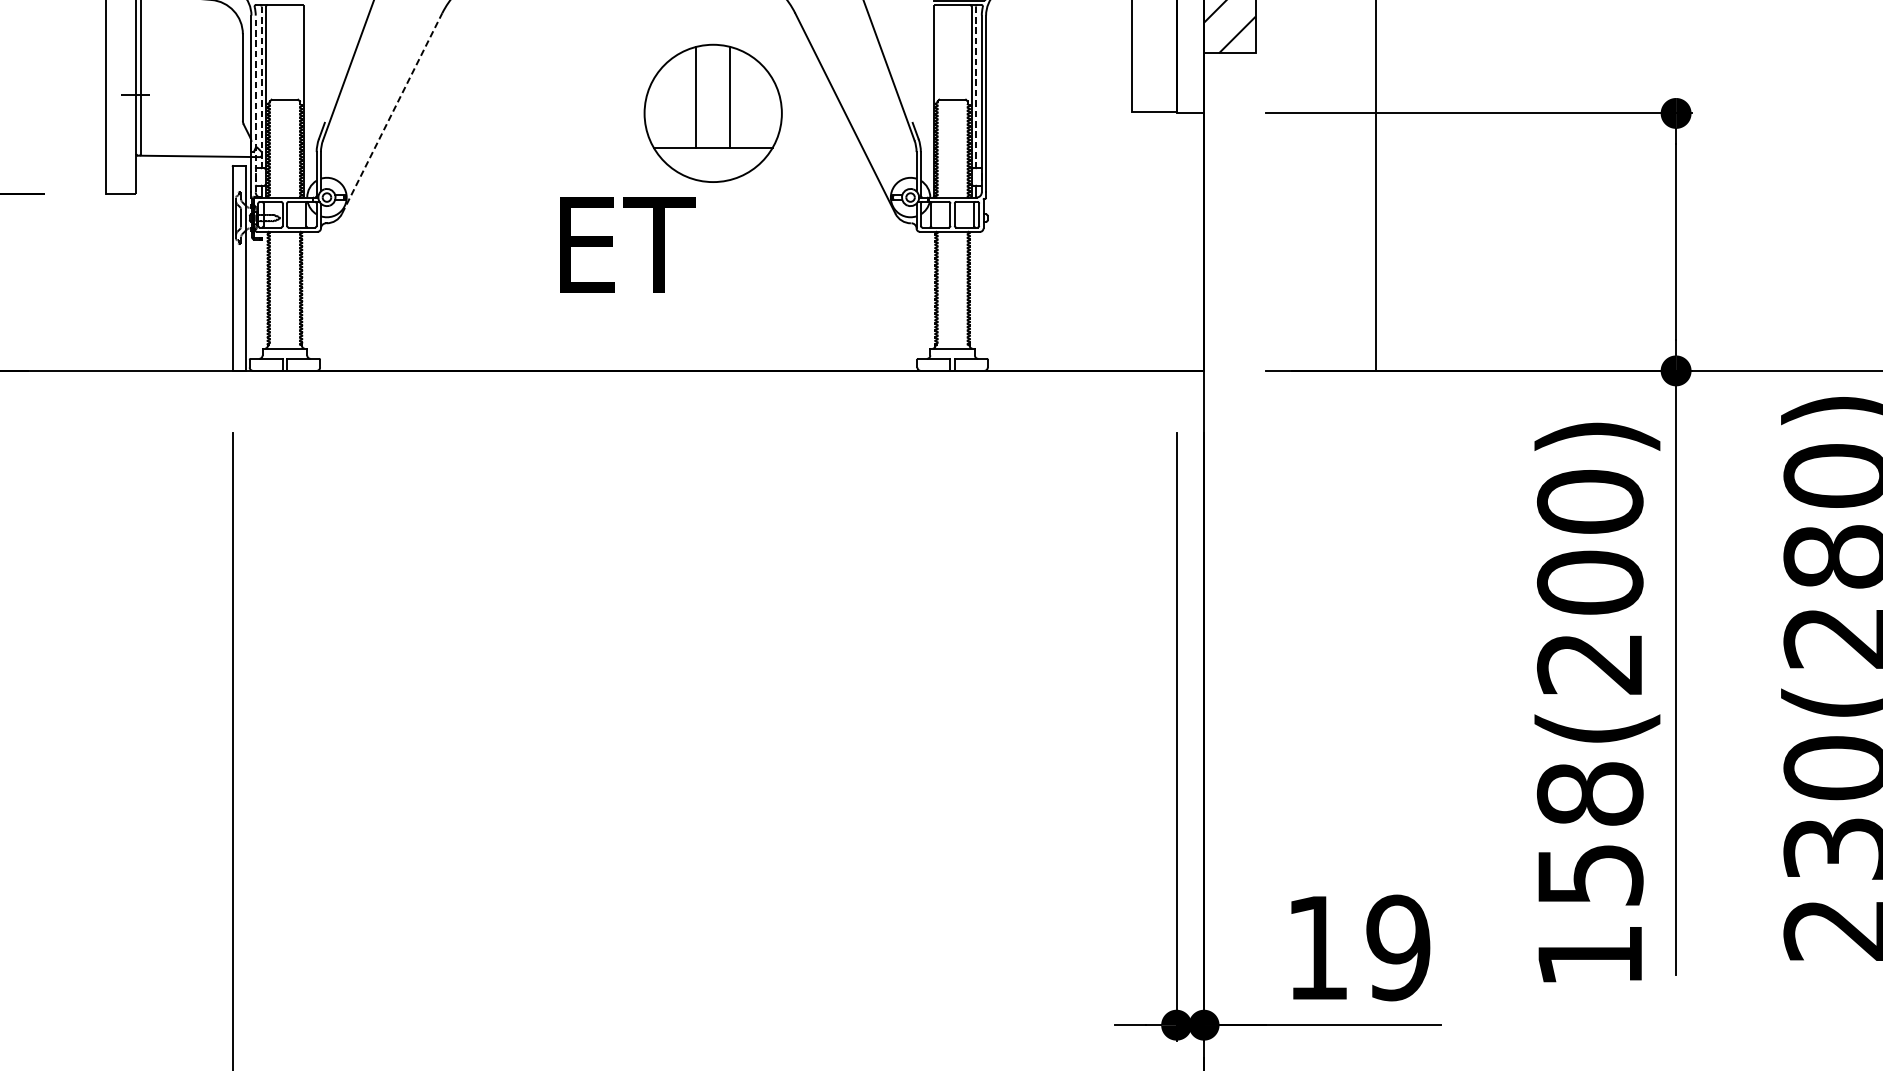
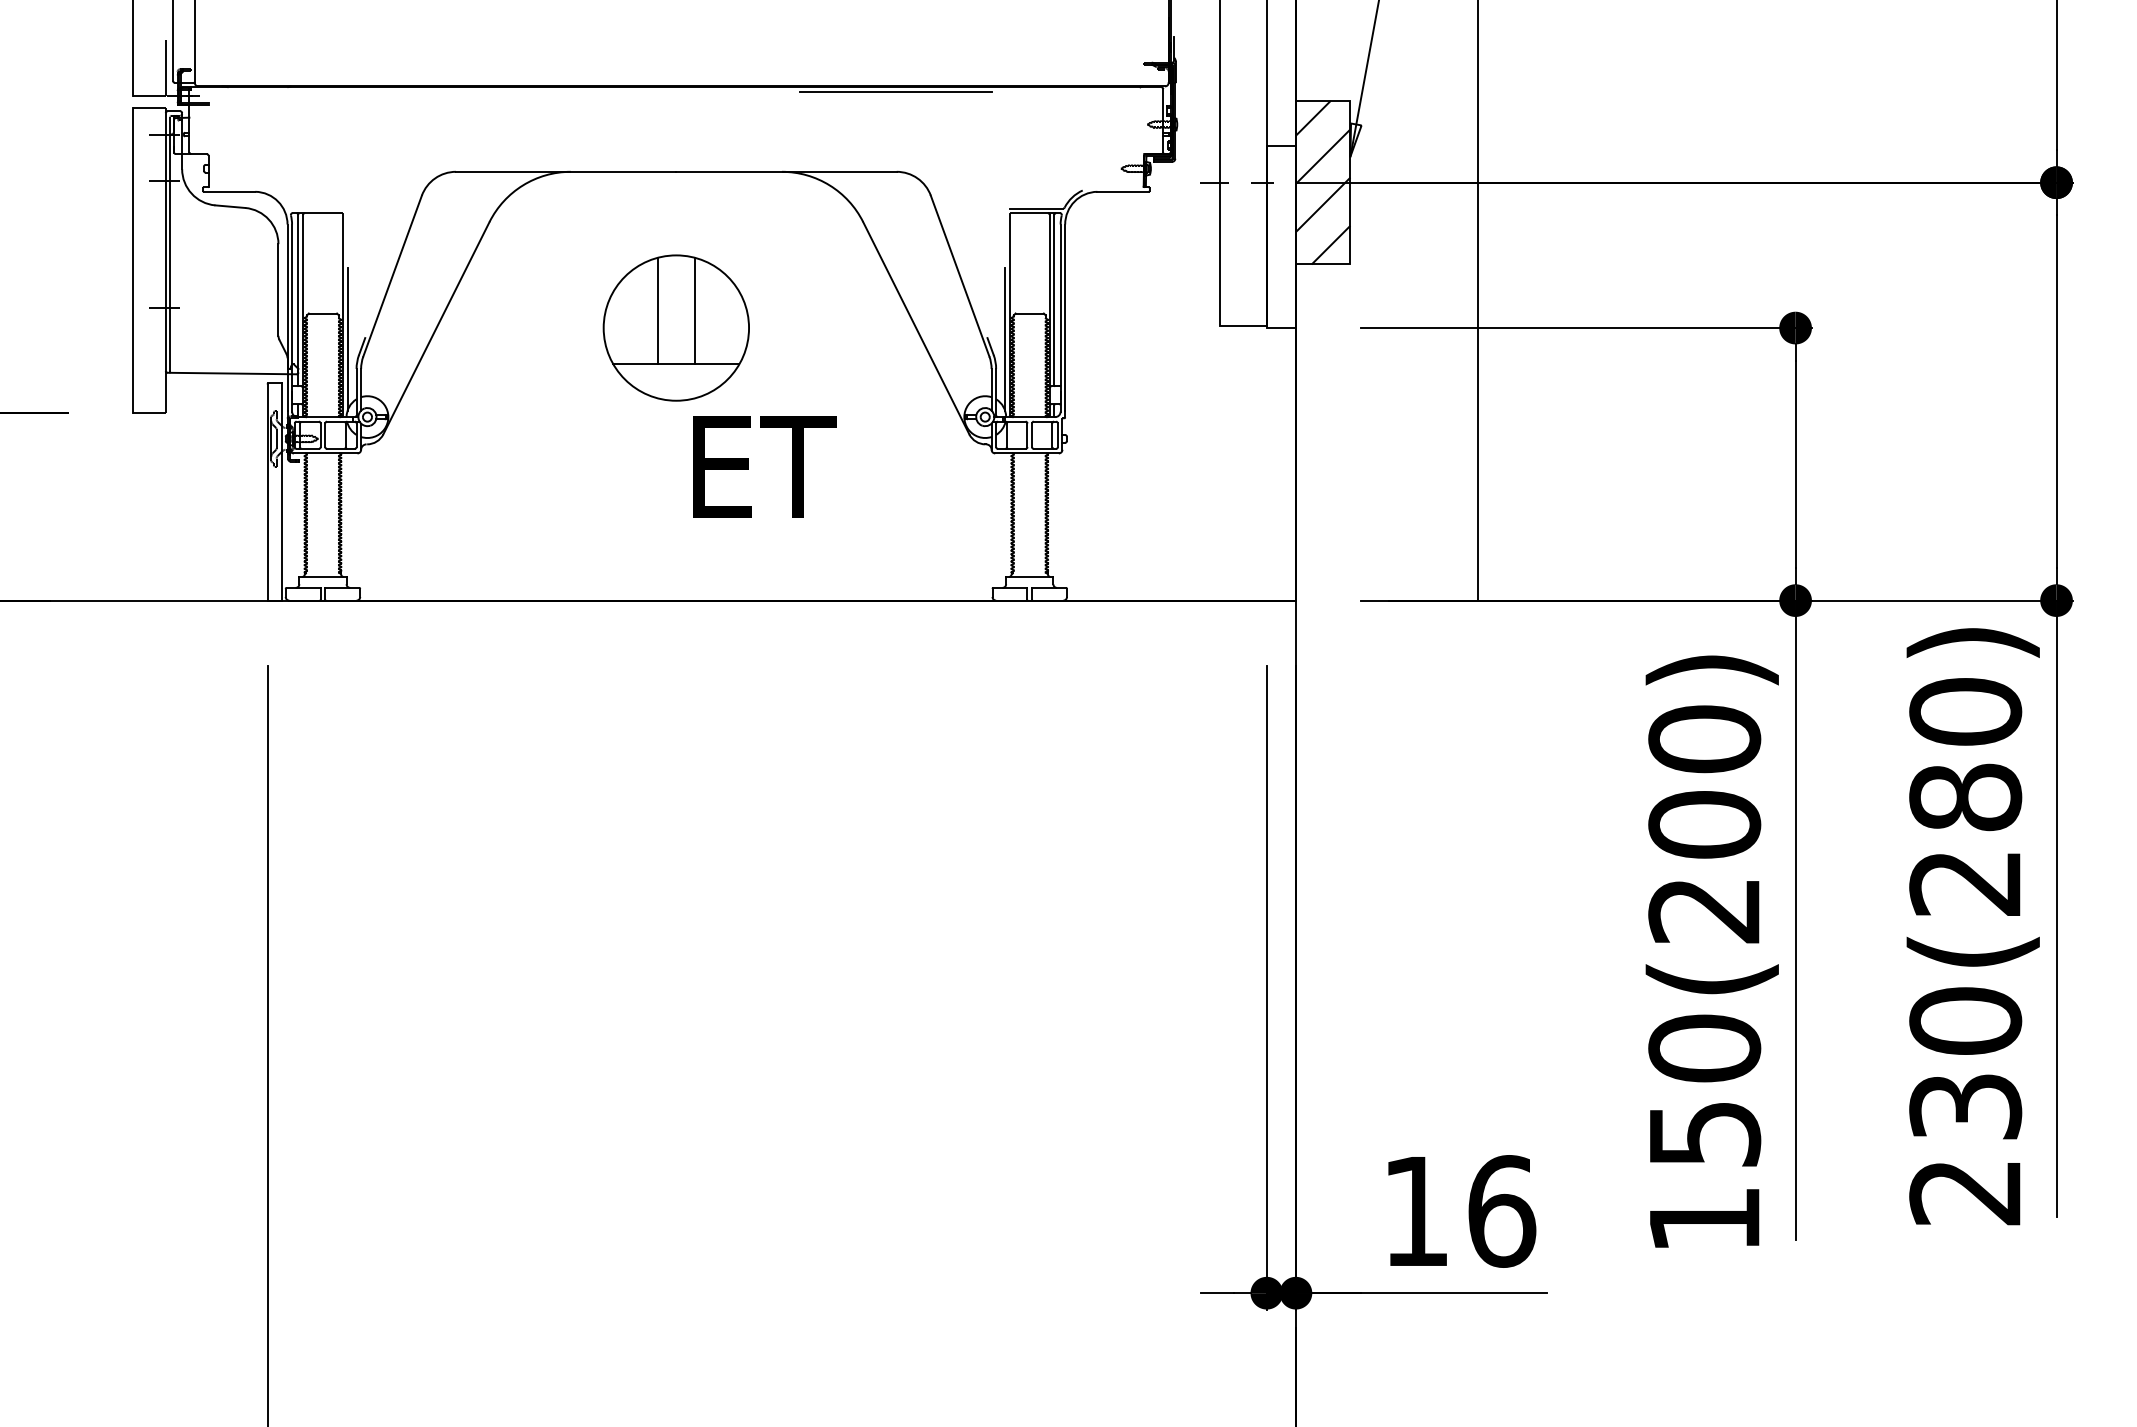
line: (261, 87) -> (298, 300), dashed -> solid
line: (976, 87) -> (1054, 300), dashed -> solid
line: (256, 104) -> (292, 318), dashed -> solid
part: (712, 112) -> (675, 327), moved
line: (392, 113) -> (436, 328), dashed -> solid
line: (308, 124) -> (347, 339), added
line: (929, 124) -> (1005, 339), added
text: (627, 244) -> (764, 466), moved
text: (1590, 794) -> (1704, 1048), 158(200) -> 150(200)
text: (1398, 948) -> (1501, 1211), 19 -> 16

